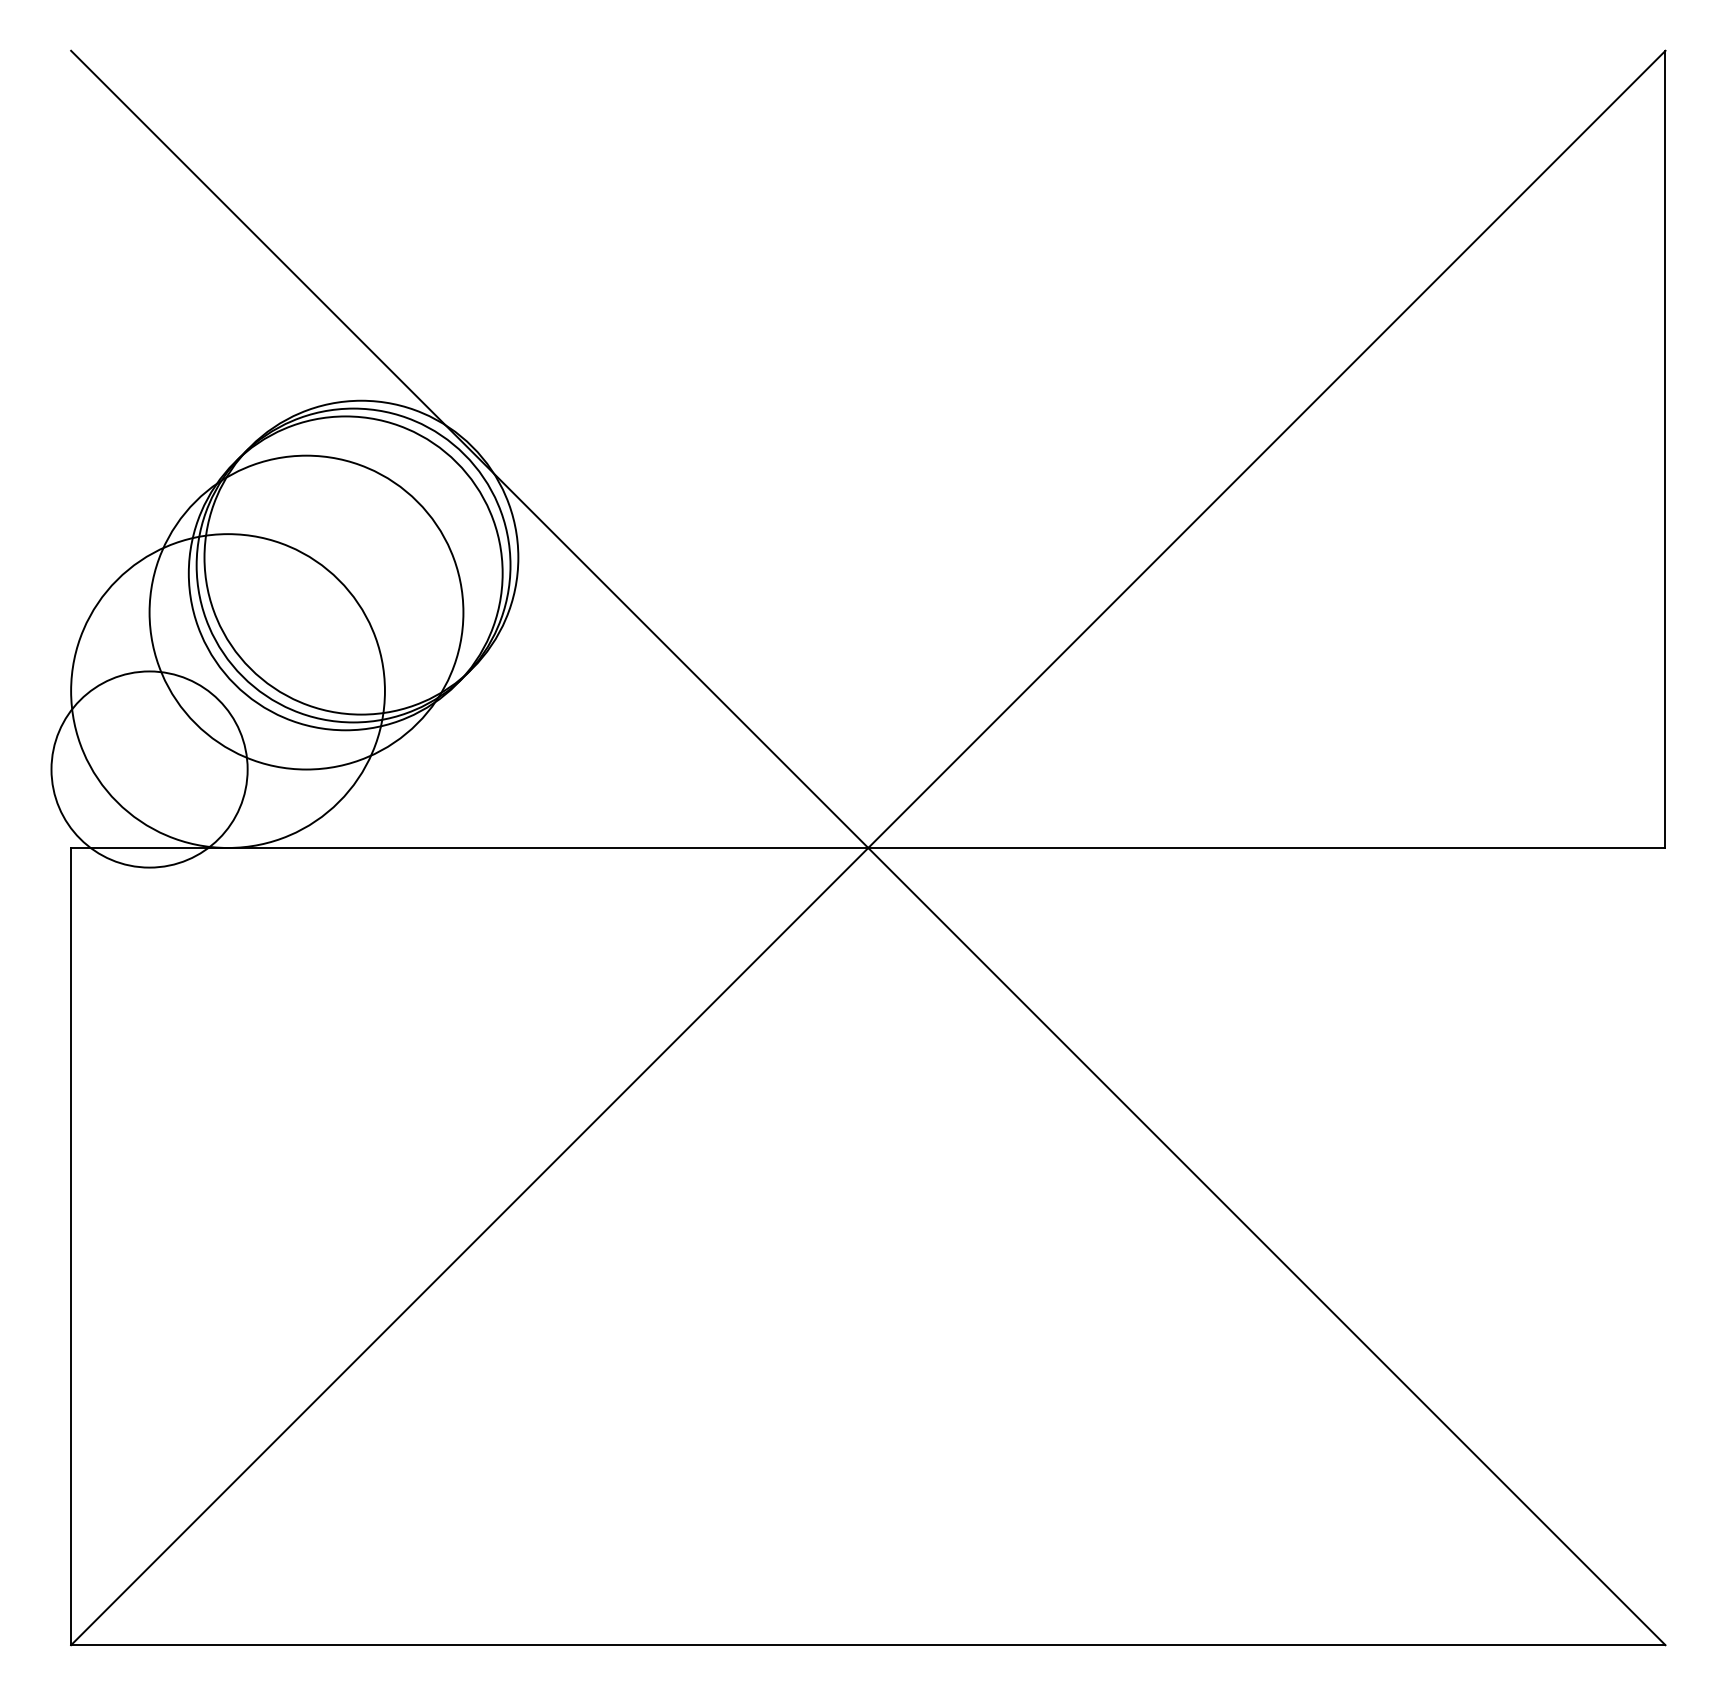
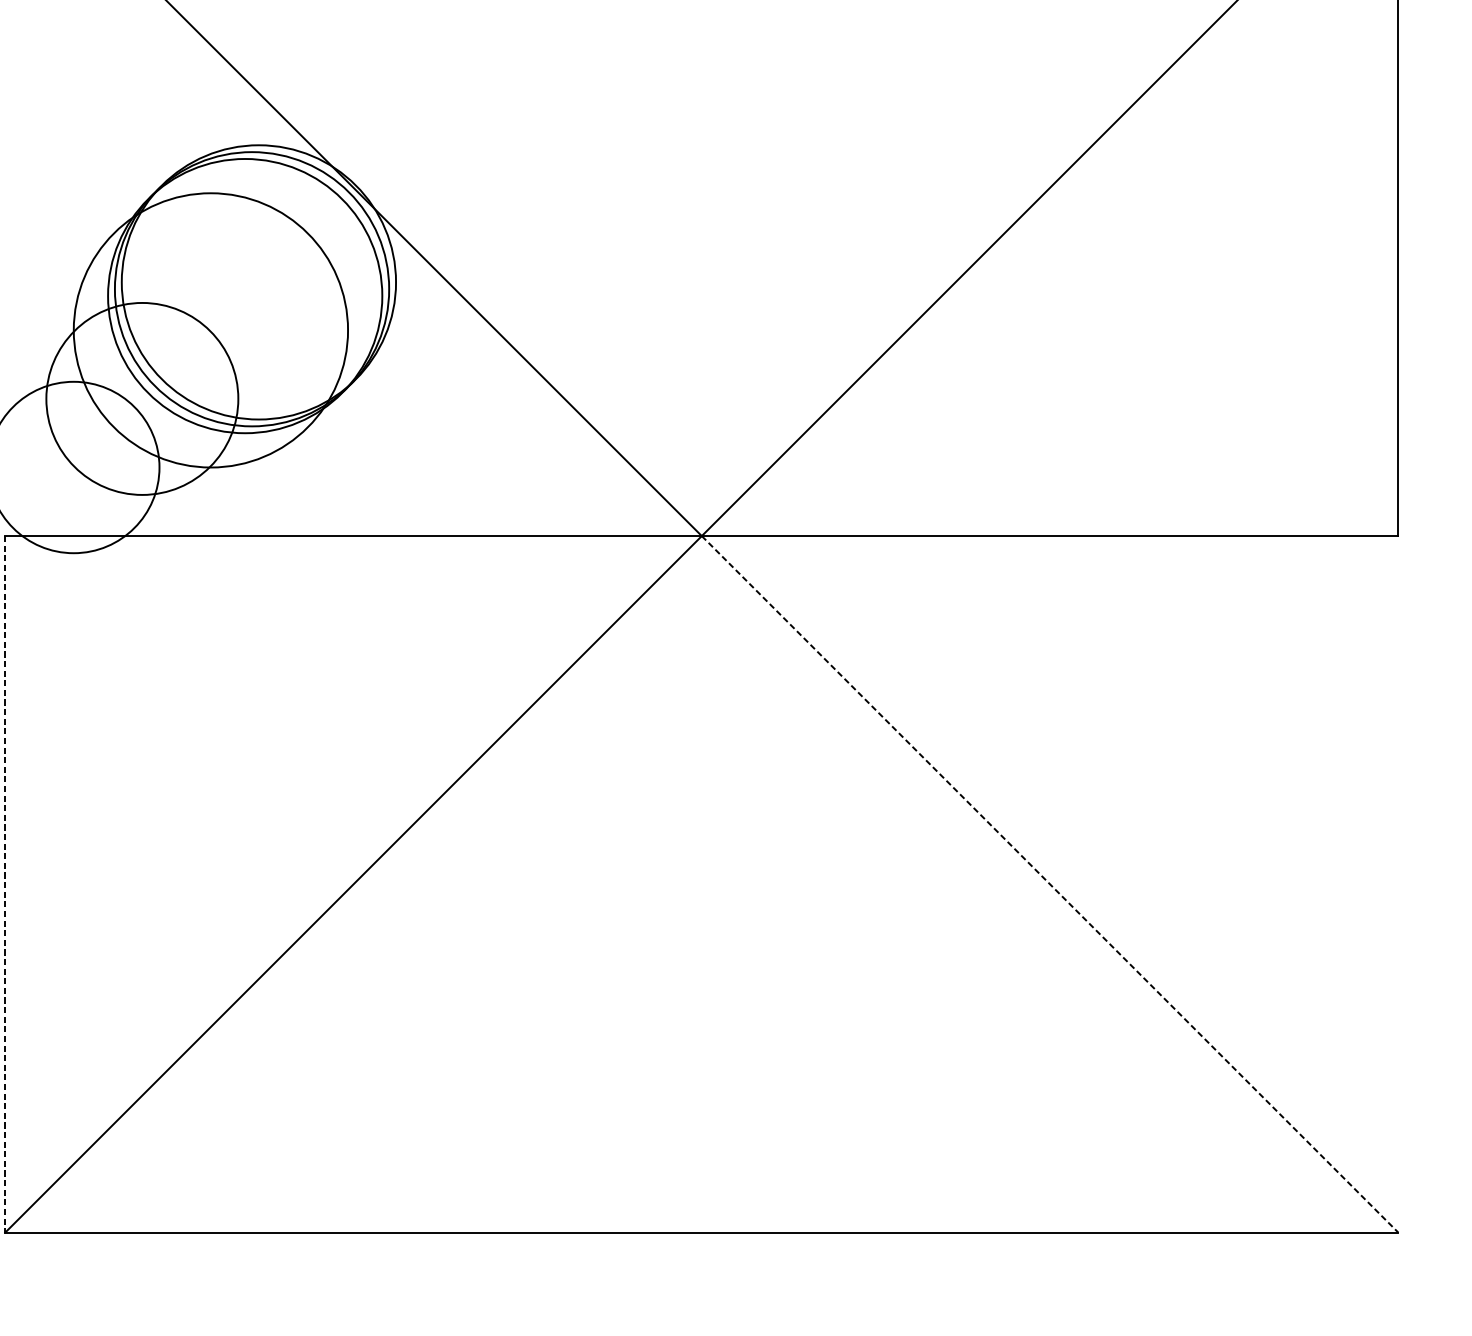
circle: (227, 690) -> (141, 398), size x0.7
line: (71, 1246) -> (5, 884), solid -> dashed
line: (1266, 1246) -> (1049, 884), solid -> dashed

